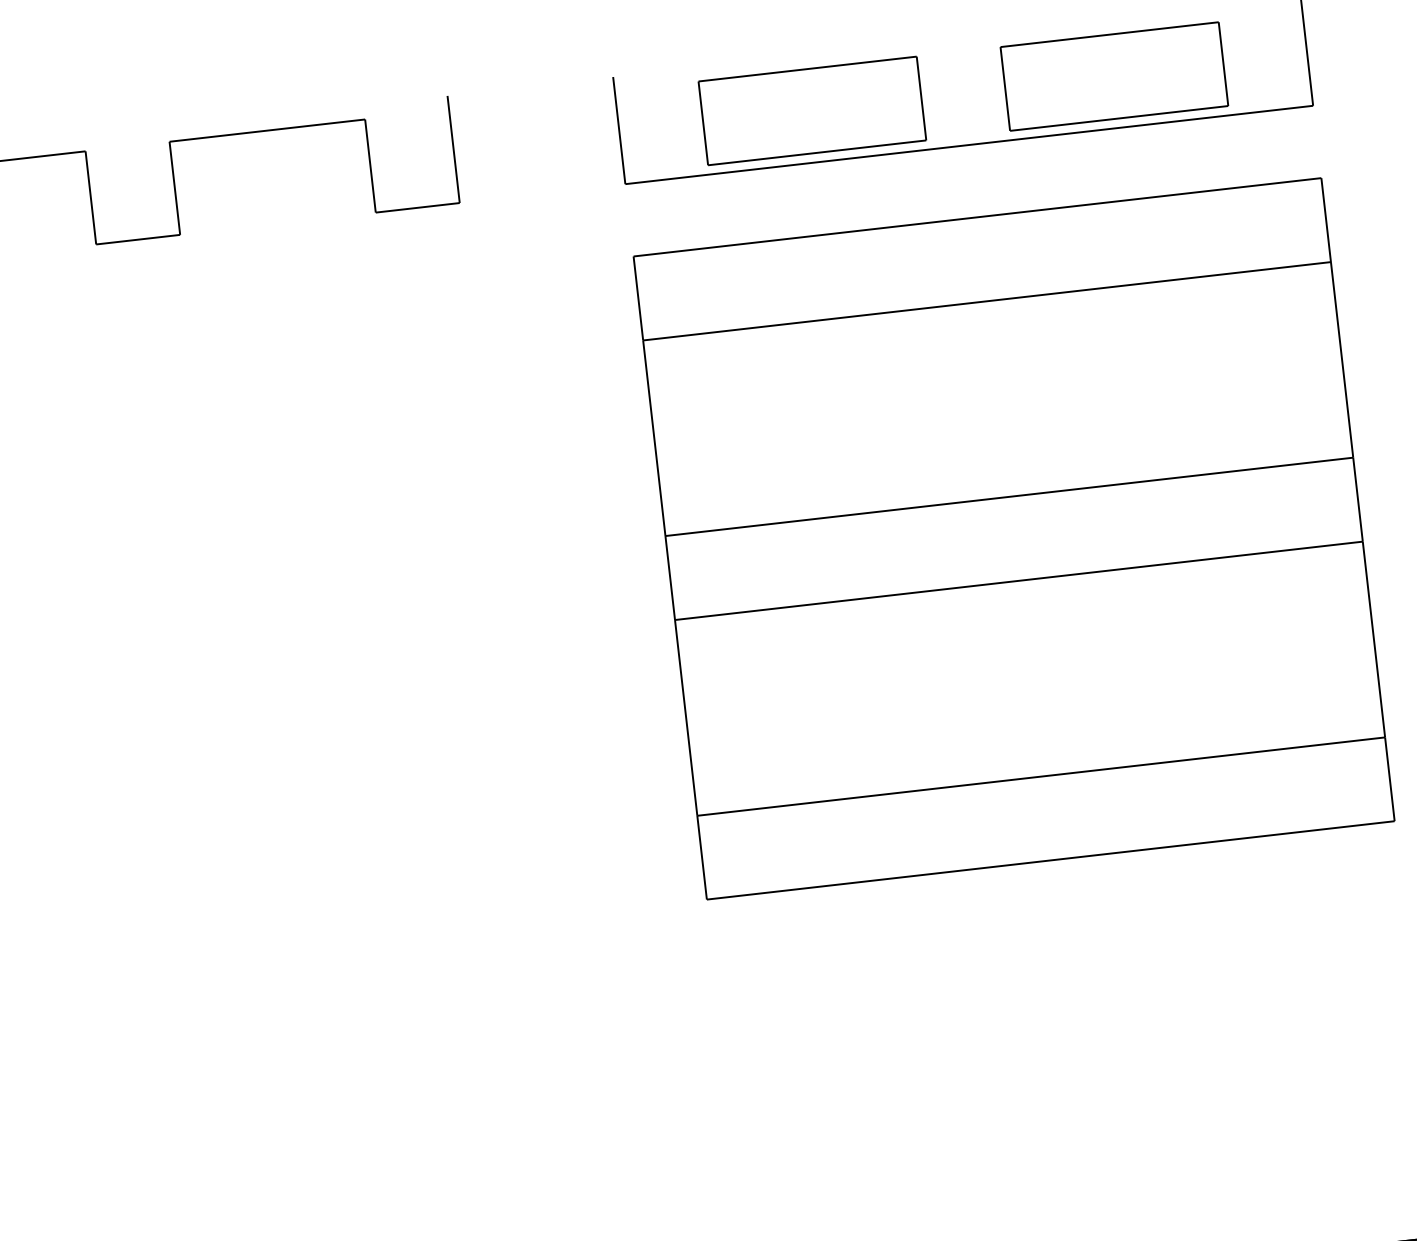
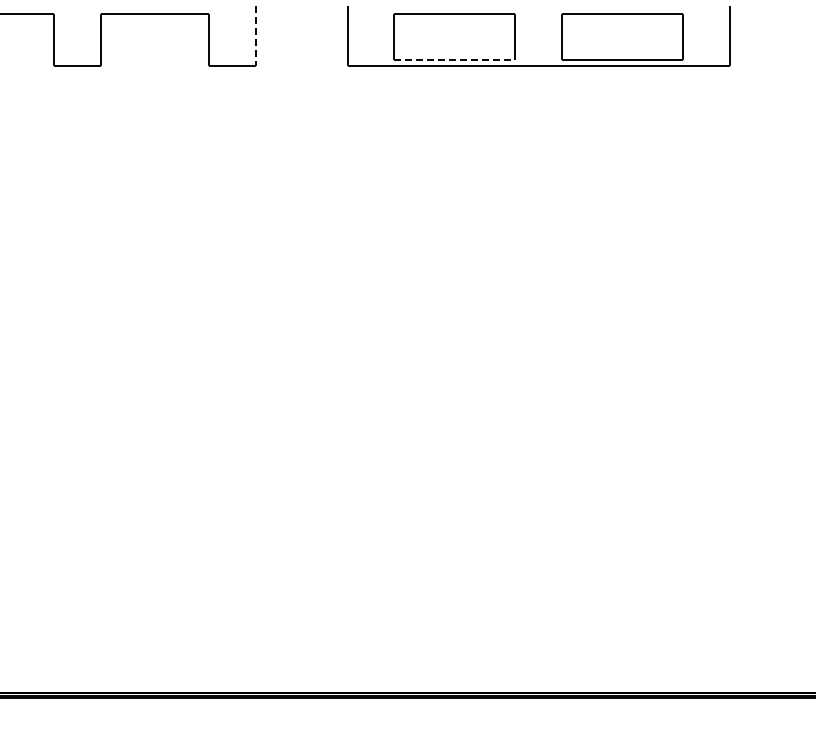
line: (454, 148) -> (256, 35), solid -> dashed
line: (816, 153) -> (454, 60), solid -> dashed
part: (1013, 537) -> (538, 283), removed

